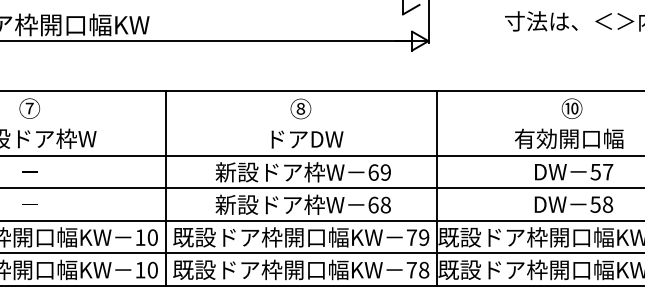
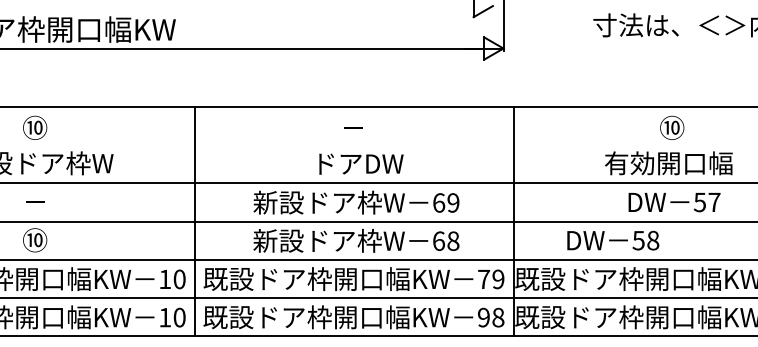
text: (29, 108) -> (34, 127), ⑦ -> ⑩
text: (300, 108) -> (353, 127), ⑧ -> －
text: (29, 204) -> (34, 240), － -> ⑩
text: (573, 204) -> (612, 240), moved
text: (411, 269) -> (483, 316), 78 -> 98

